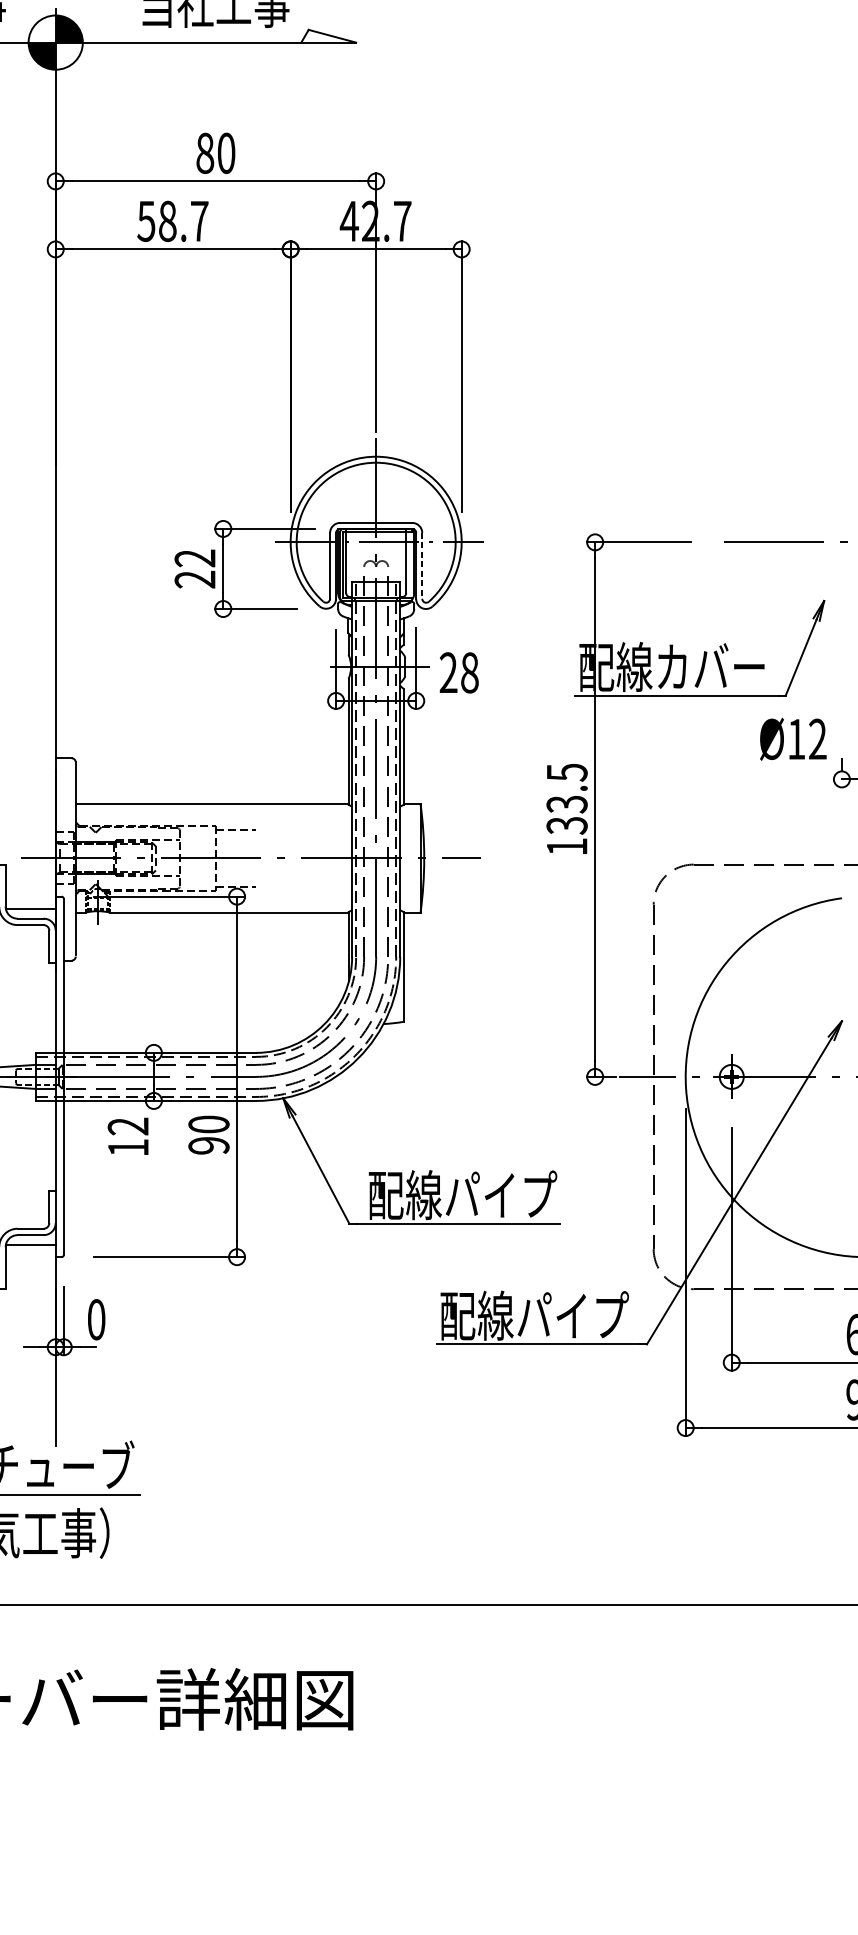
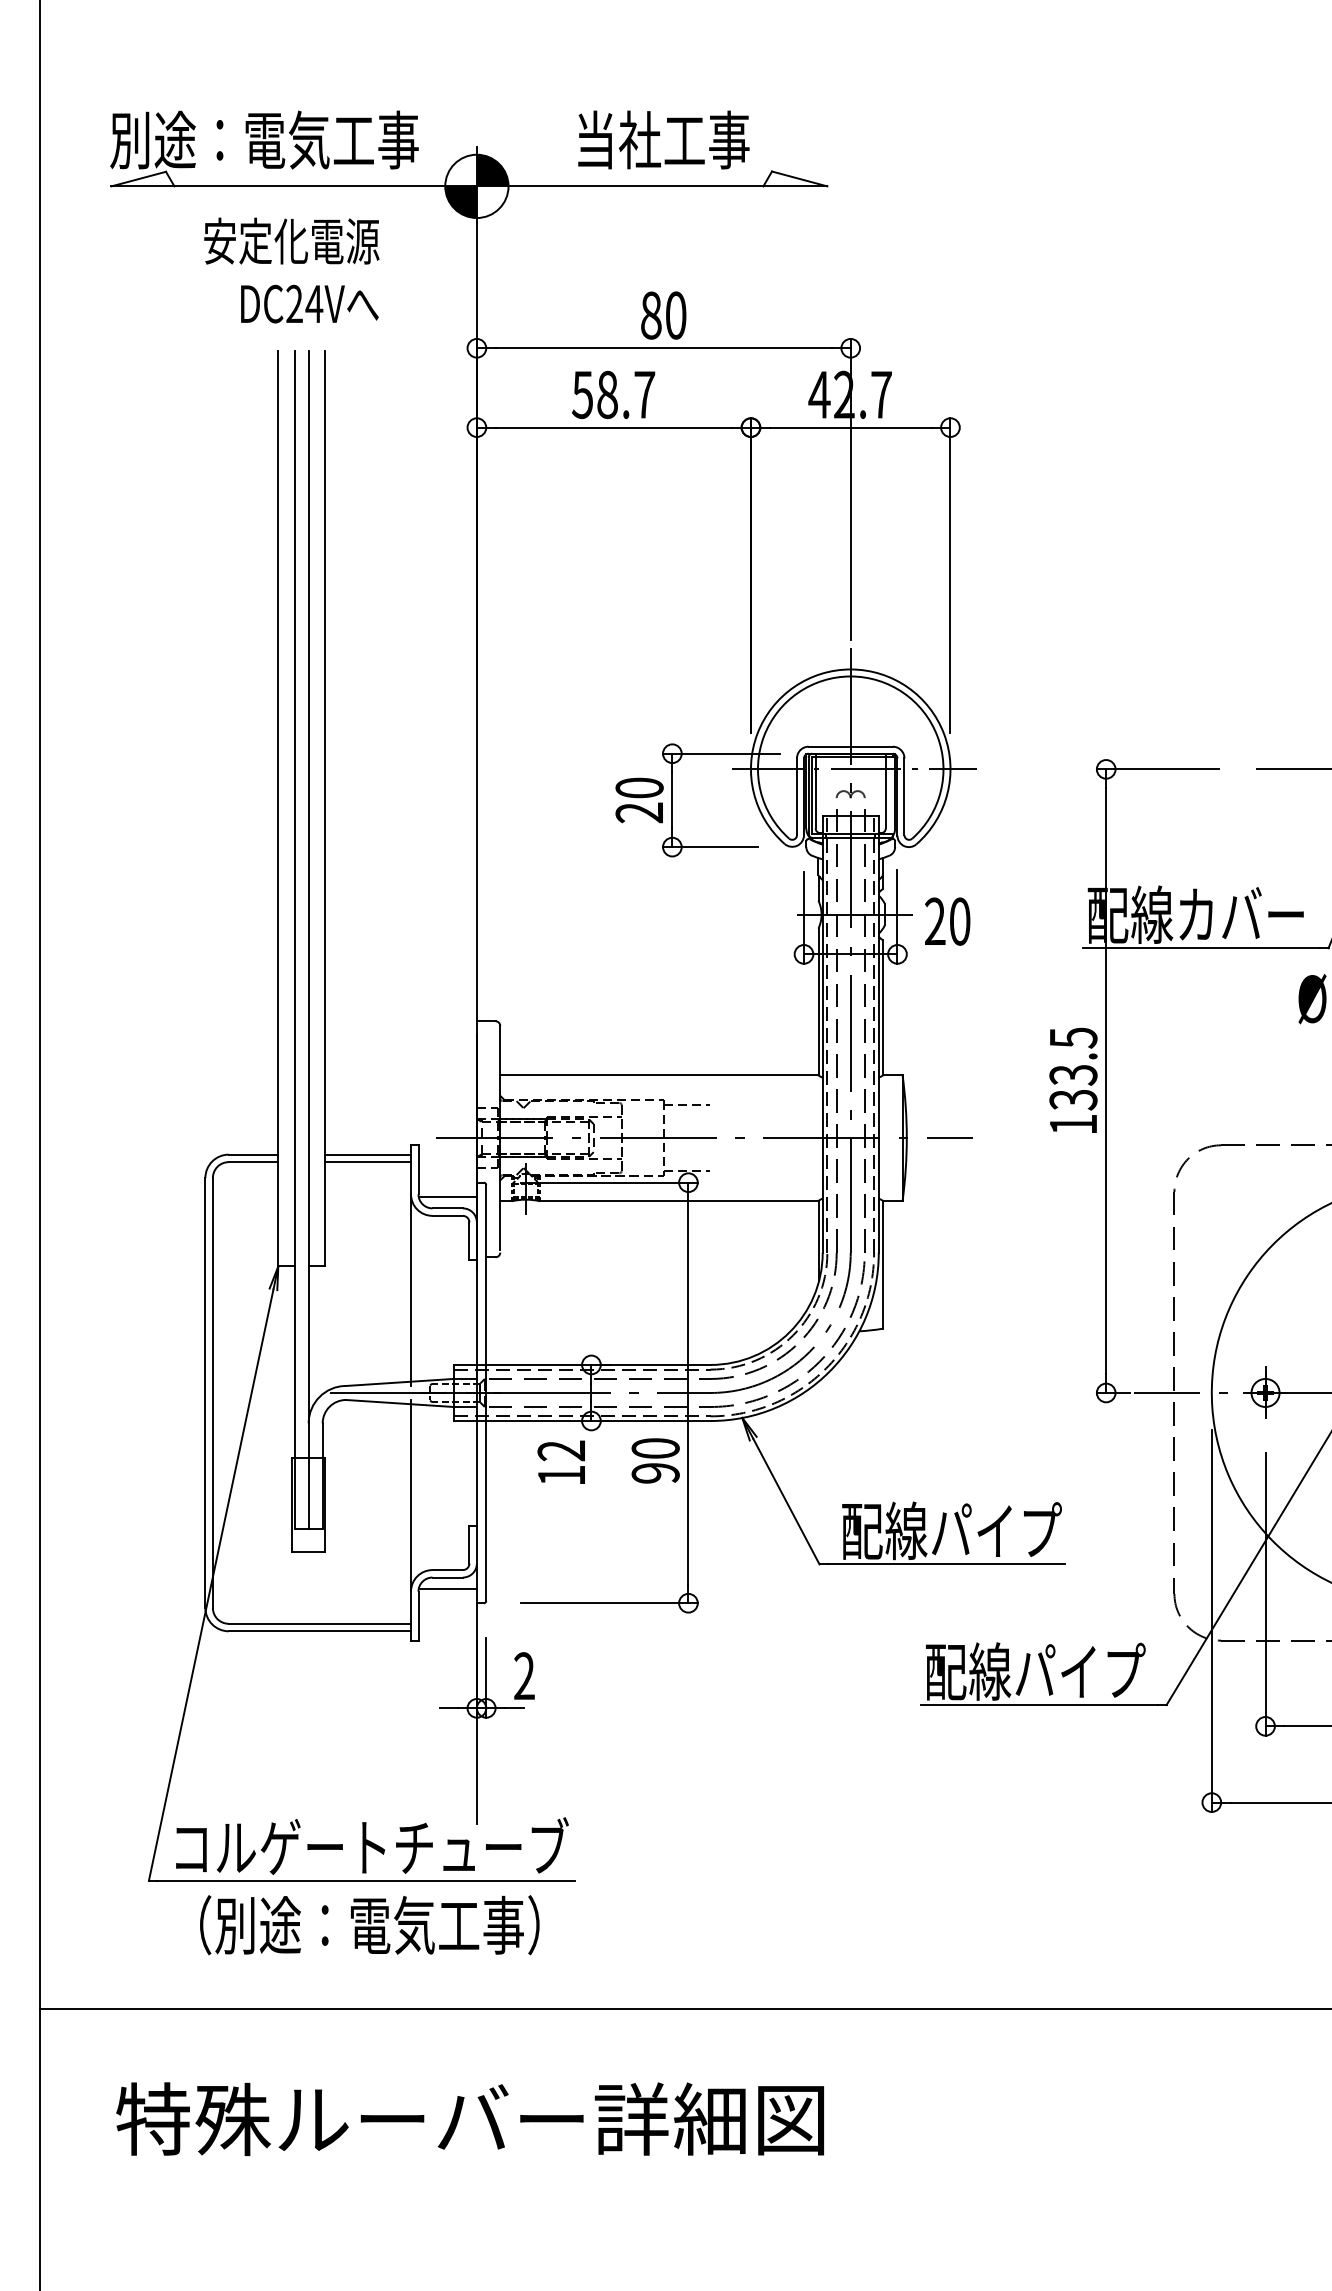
text: (195, 557) -> (639, 787), 22 -> 20
line: (422, 566) -> (904, 797), dashed -> solid
text: (469, 672) -> (959, 921), 28 -> 20
text: (96, 1319) -> (524, 1676), 0 -> 2

